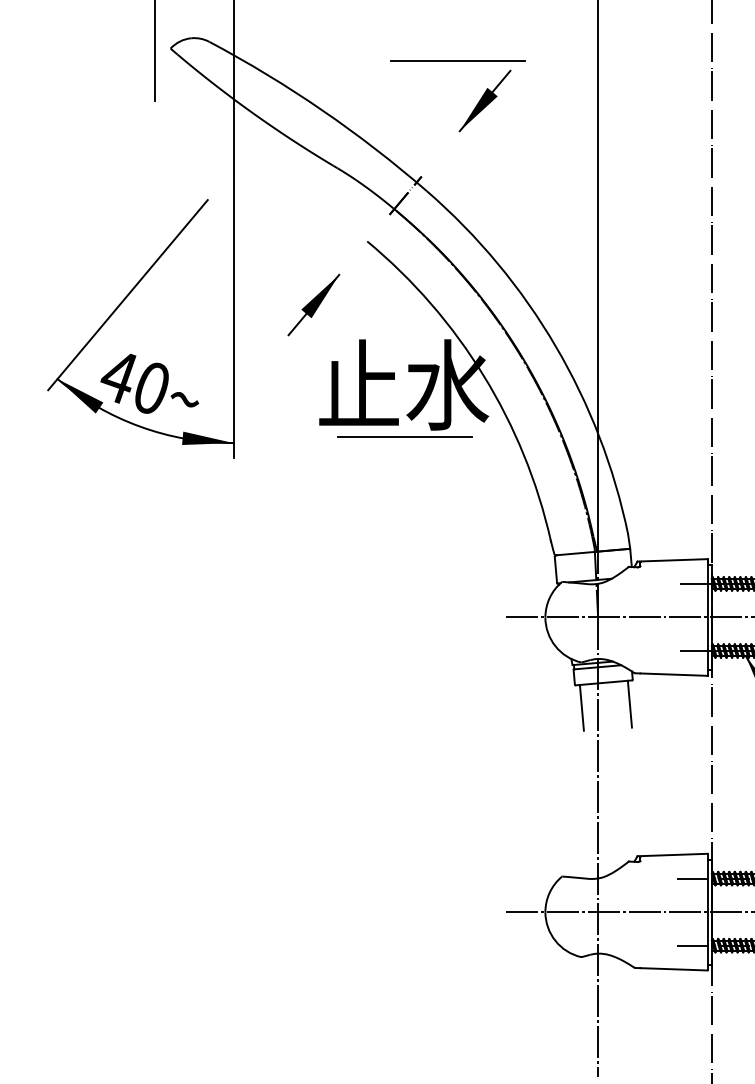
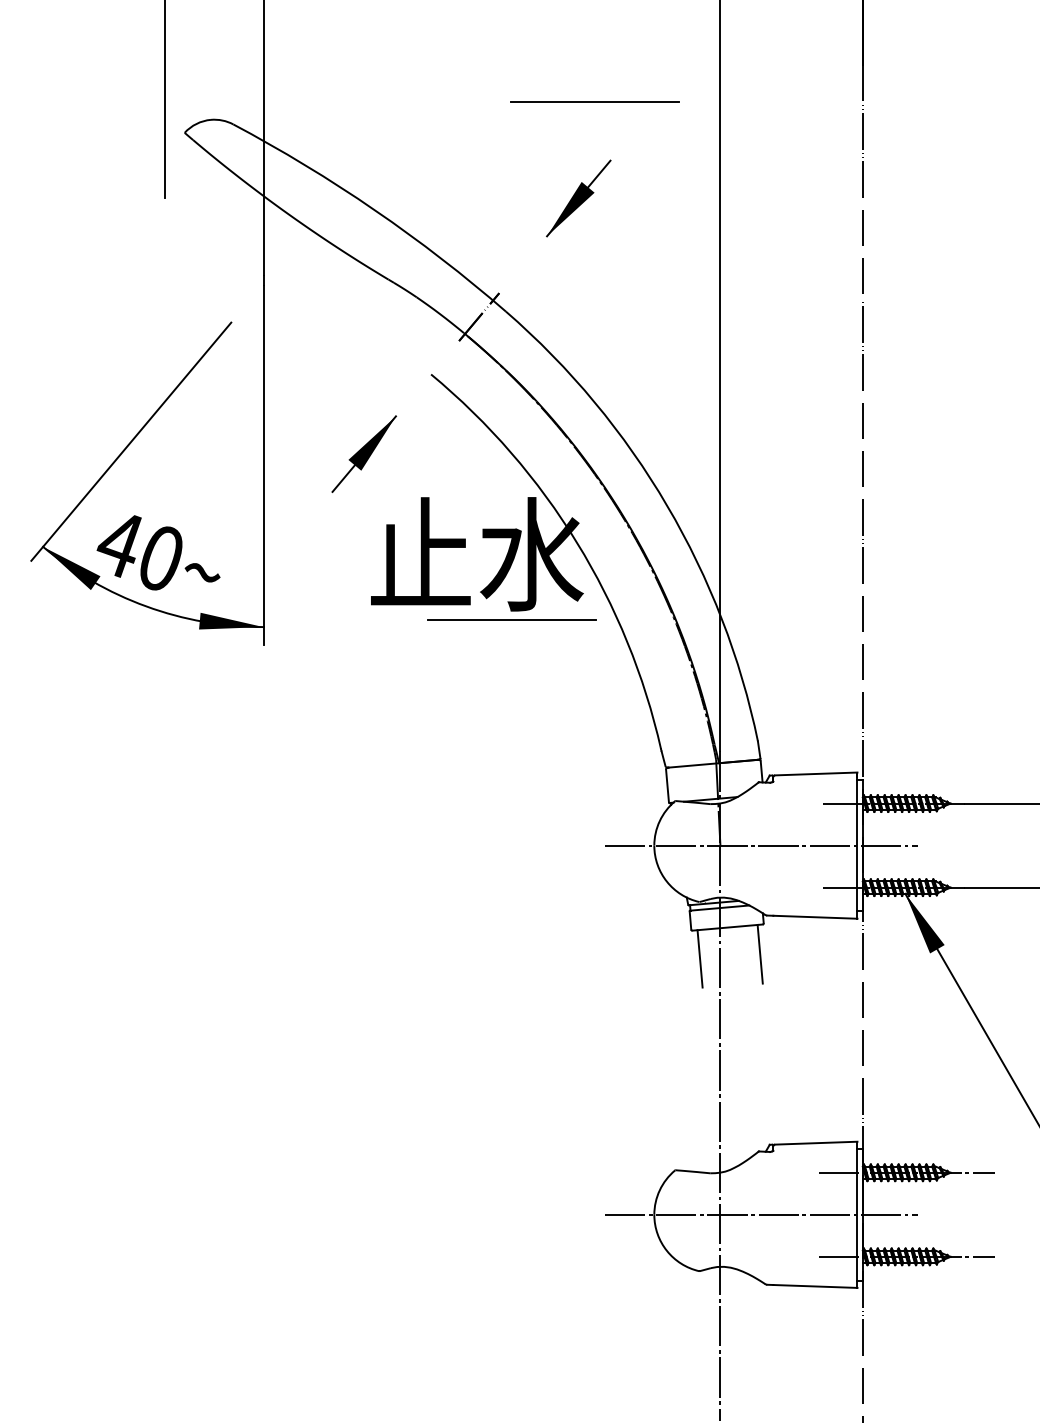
line: (457, 60) -> (594, 101), moved
line: (404, 437) -> (511, 619), moved

